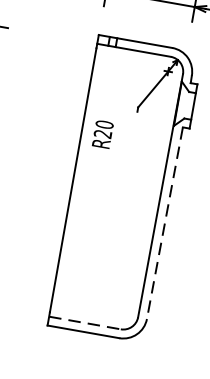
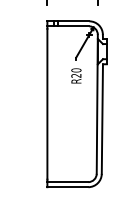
text: (103, 133) -> (76, 75), moved
line: (165, 223) -> (102, 119), dashed -> solid
line: (85, 323) -> (68, 182), dashed -> solid

